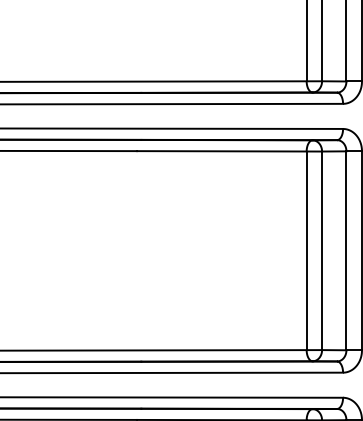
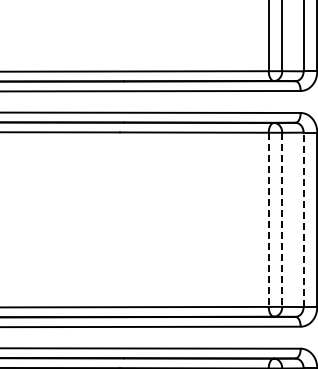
line: (346, 250) -> (303, 219), solid -> dashed
line: (306, 251) -> (268, 220), solid -> dashed
line: (322, 251) -> (282, 220), solid -> dashed

